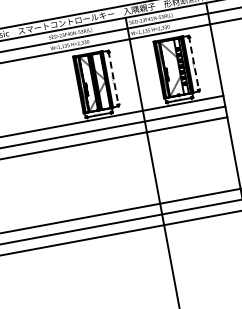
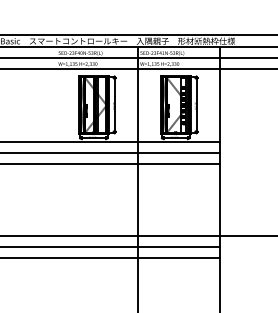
line: (194, 64) -> (196, 105), dashed -> solid
line: (113, 79) -> (114, 105), dashed -> solid

